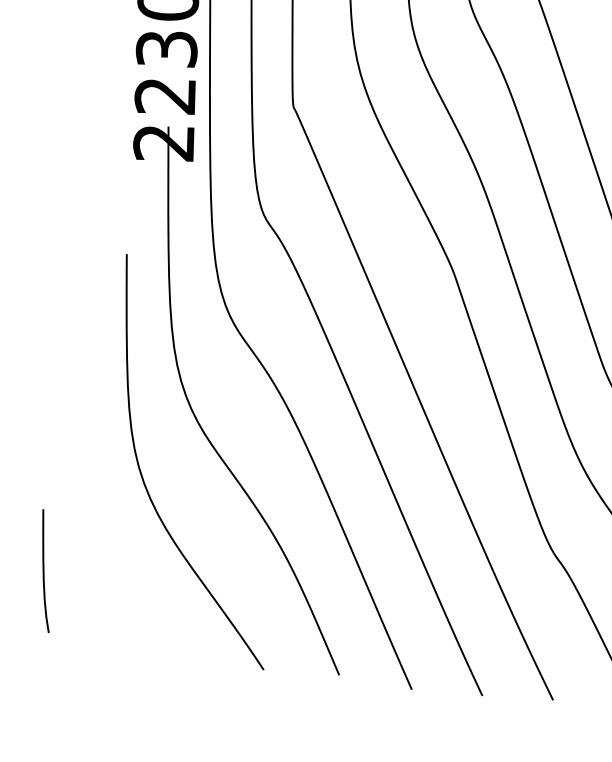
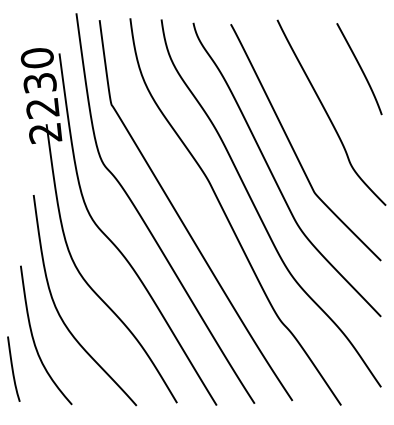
curve: (91, 521) -> (34, 339), added

